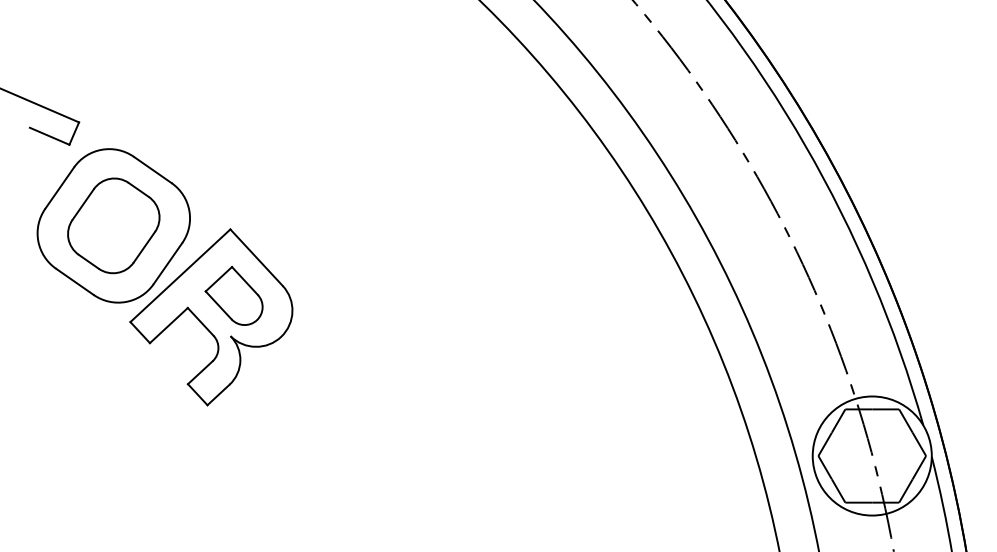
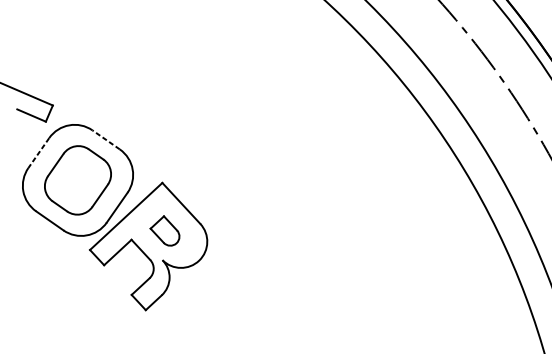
line: (152, 169) -> (106, 139), solid -> dashed
line: (59, 188) -> (38, 153), solid -> dashed
part: (233, 295) -> (164, 230), size x0.7

